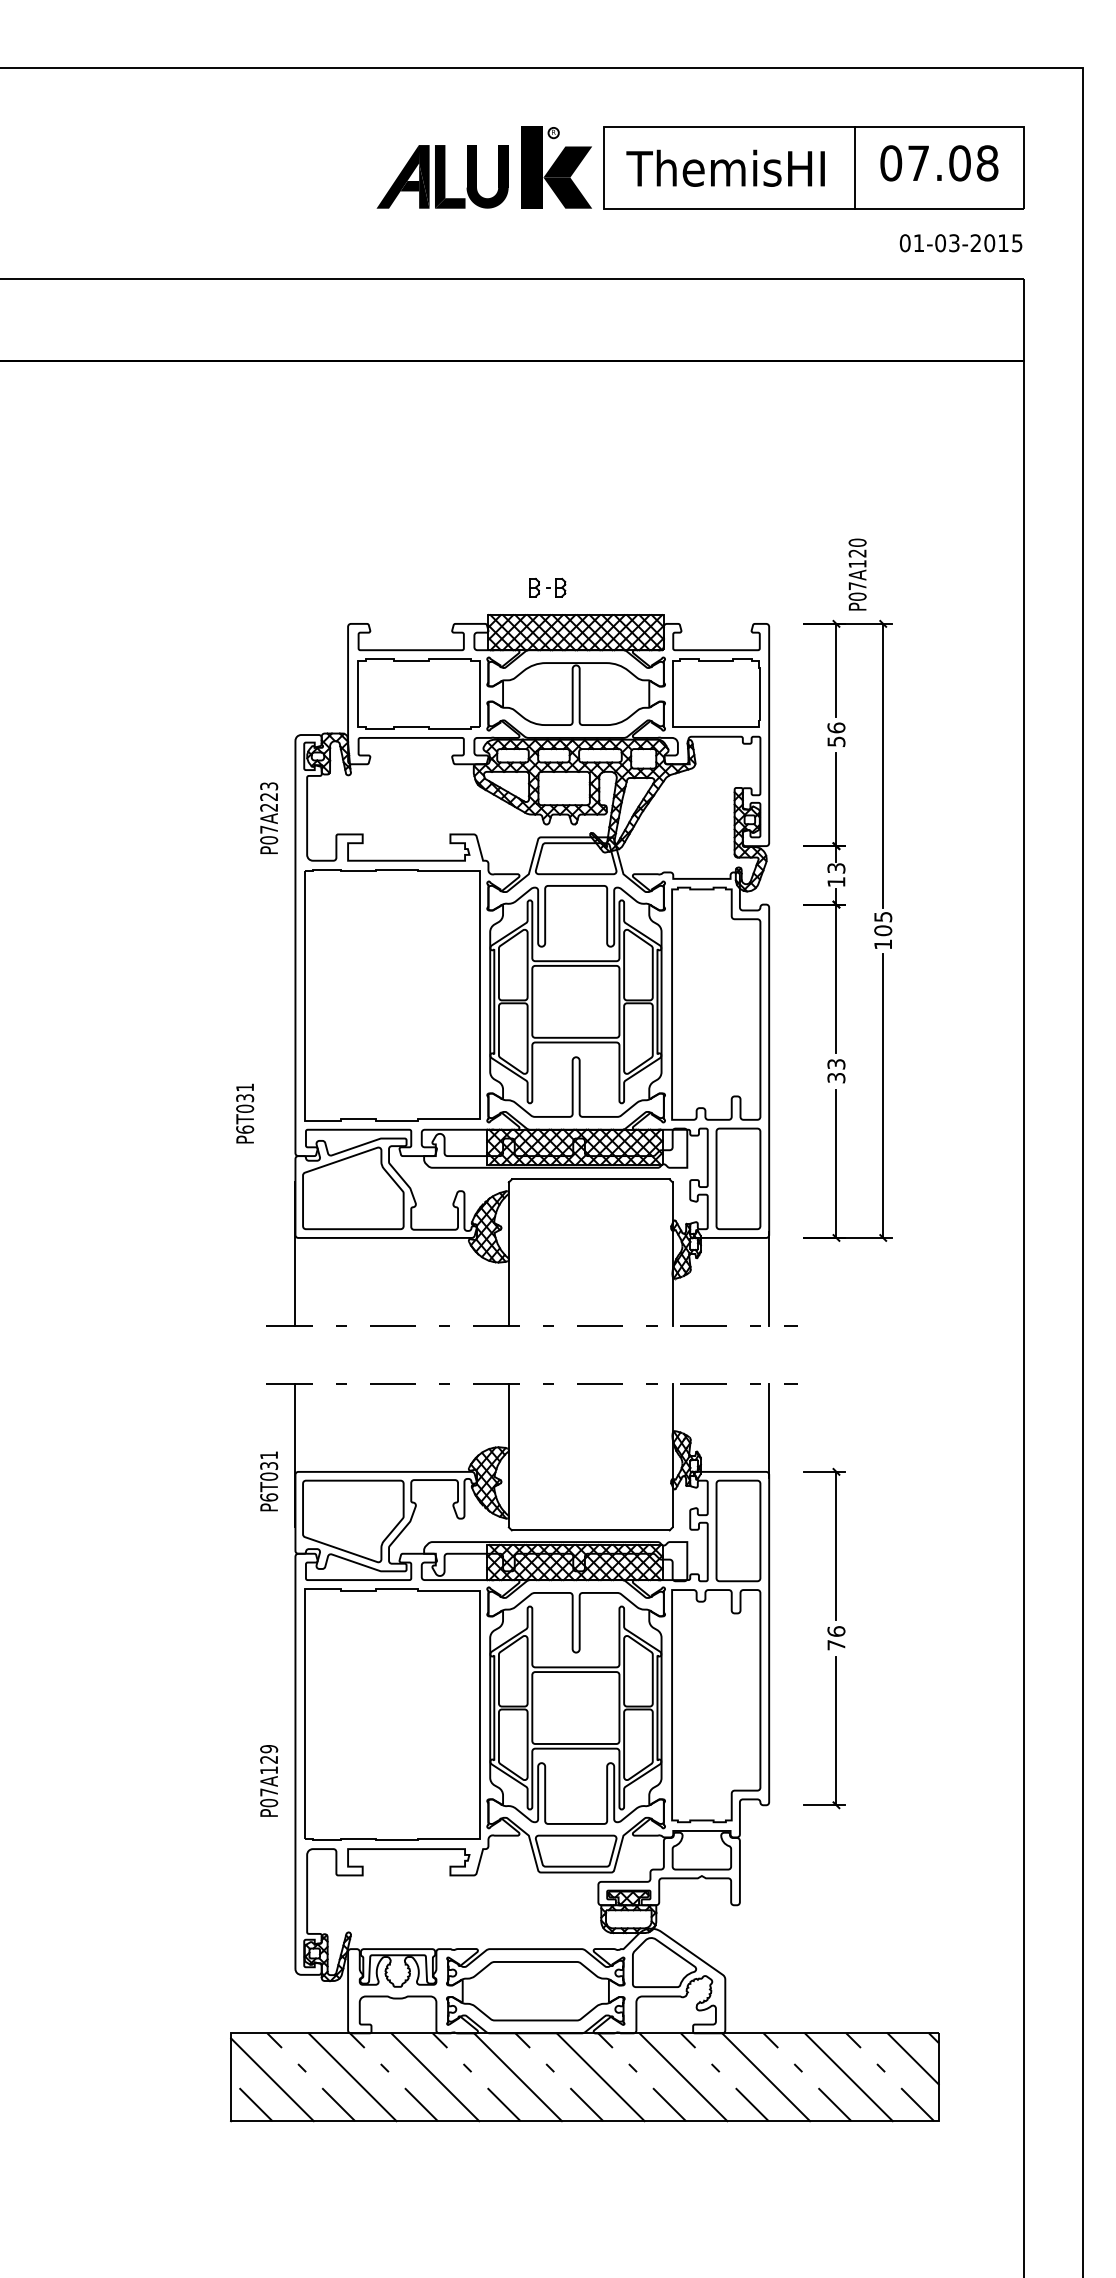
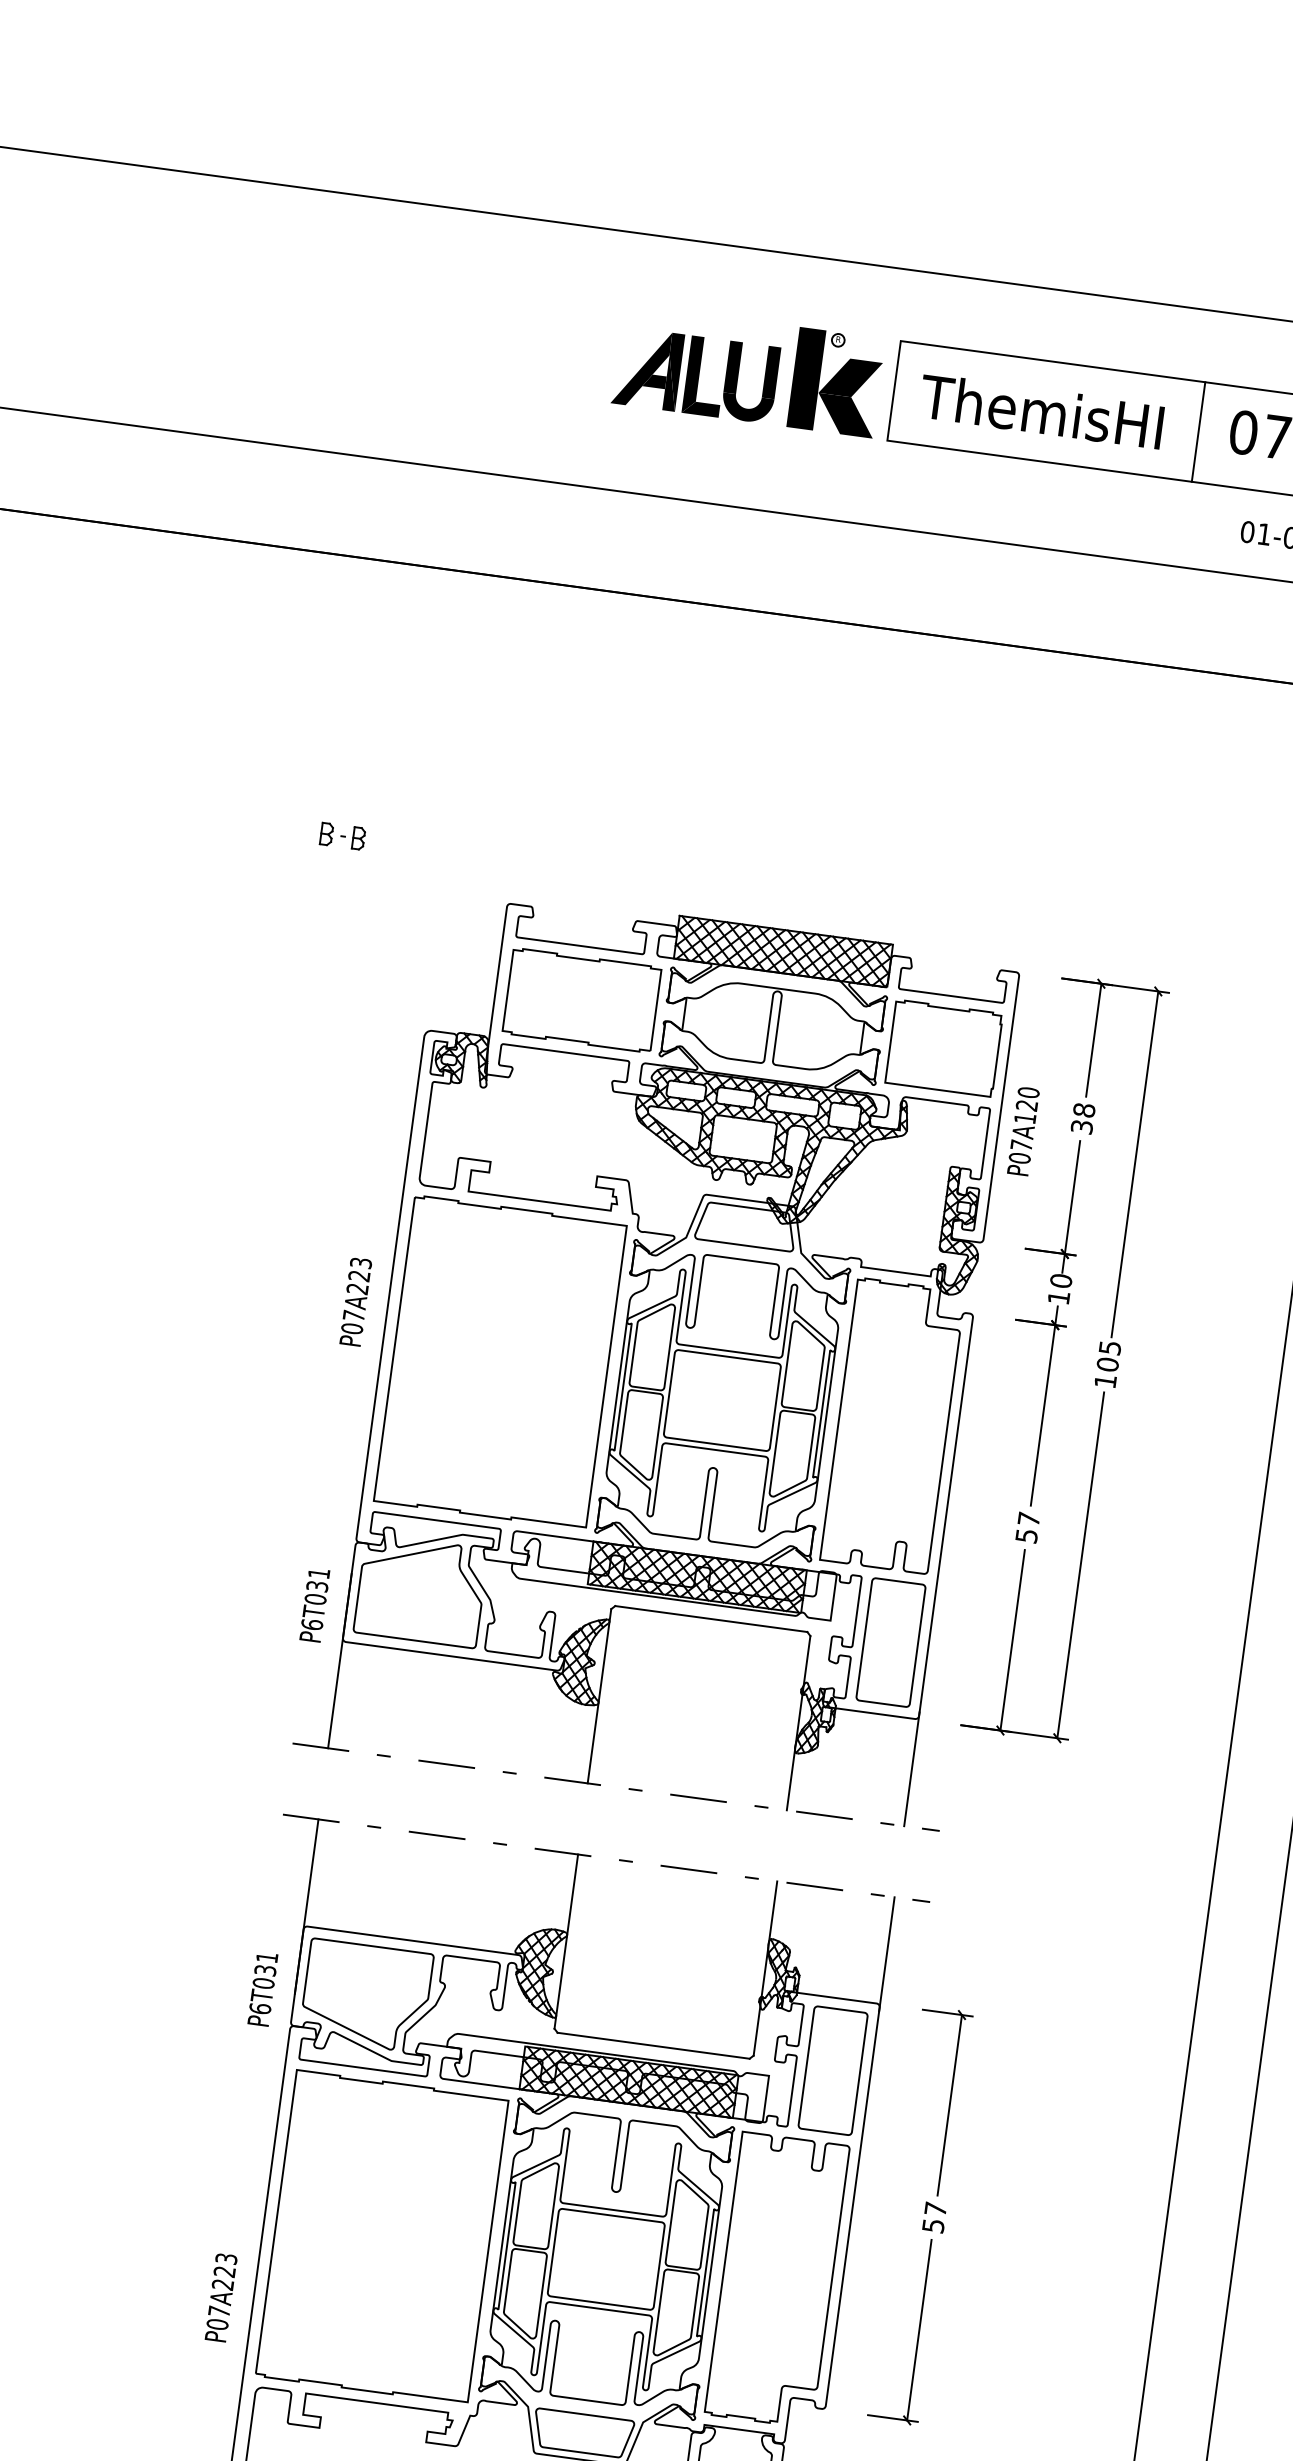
text: (857, 574) -> (1023, 1131), moved
part: (547, 587) -> (342, 836), moved
text: (836, 734) -> (1083, 1118), 56 -> 38
text: (269, 817) -> (356, 1301), moved
text: (836, 868) -> (1061, 1281), 13 -> 10
text: (836, 1070) -> (1028, 1526), 33 -> 57
text: (245, 1113) -> (315, 1605), moved
text: (269, 1481) -> (263, 1989), moved
text: (836, 1638) -> (934, 2217), 76 -> 57
text: (268, 1759) -> (223, 2271), P07A129 -> P07A223

